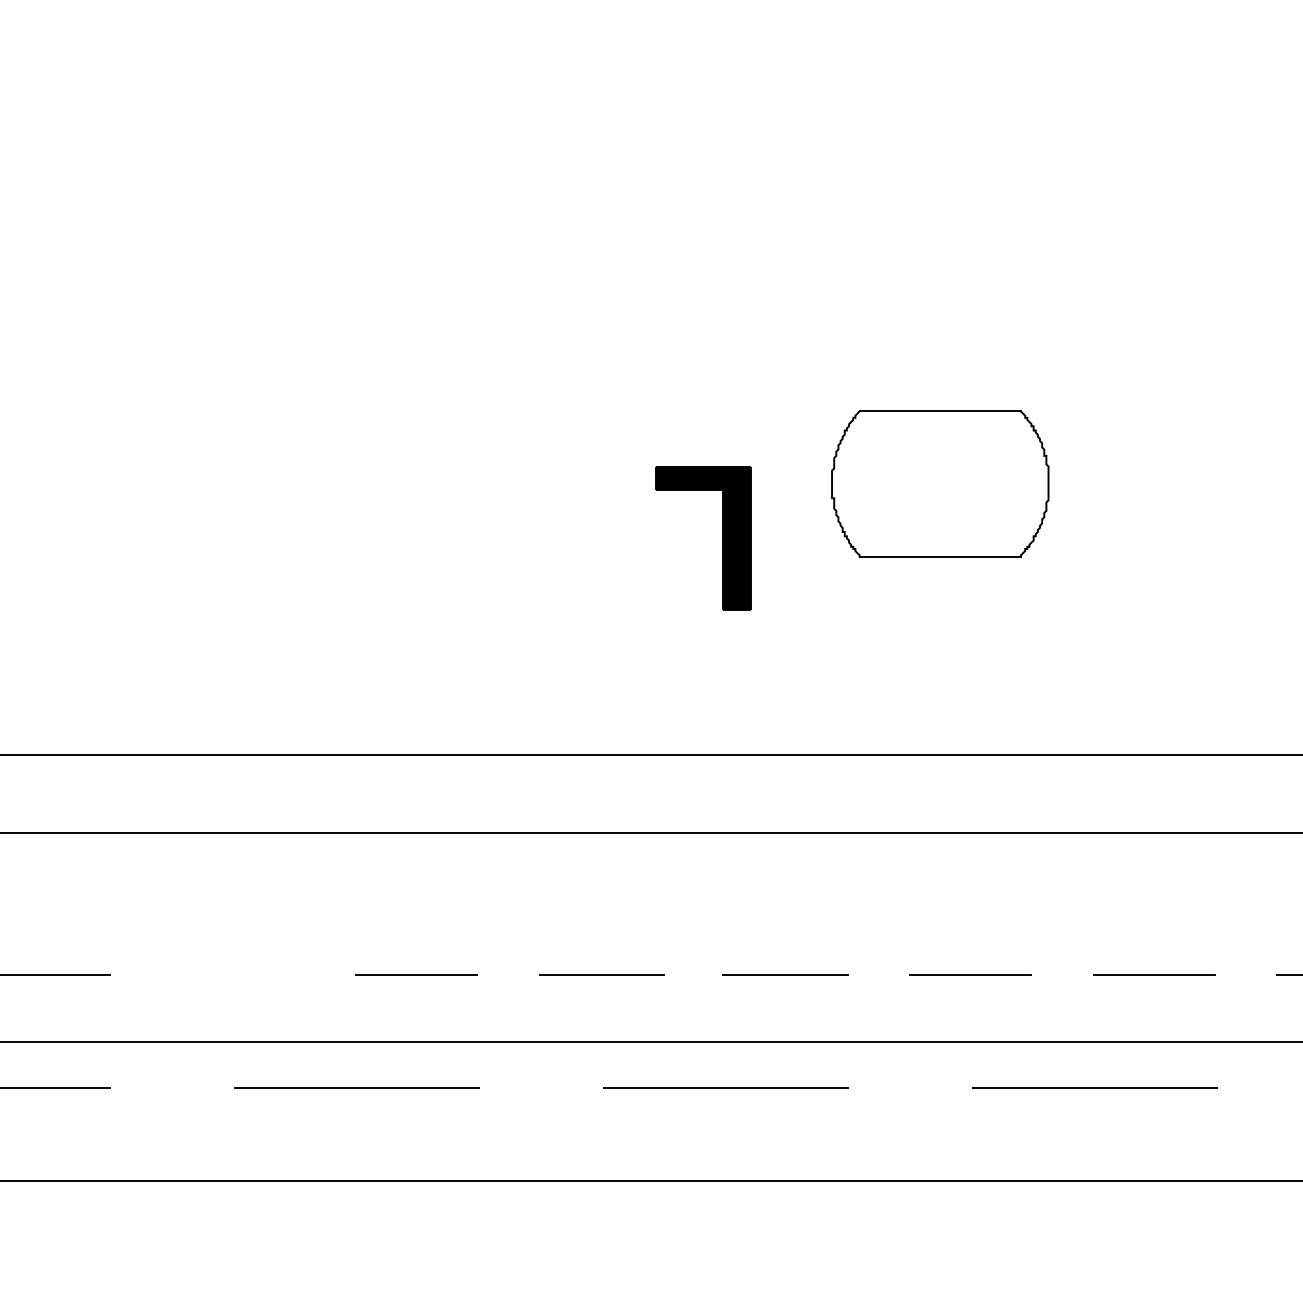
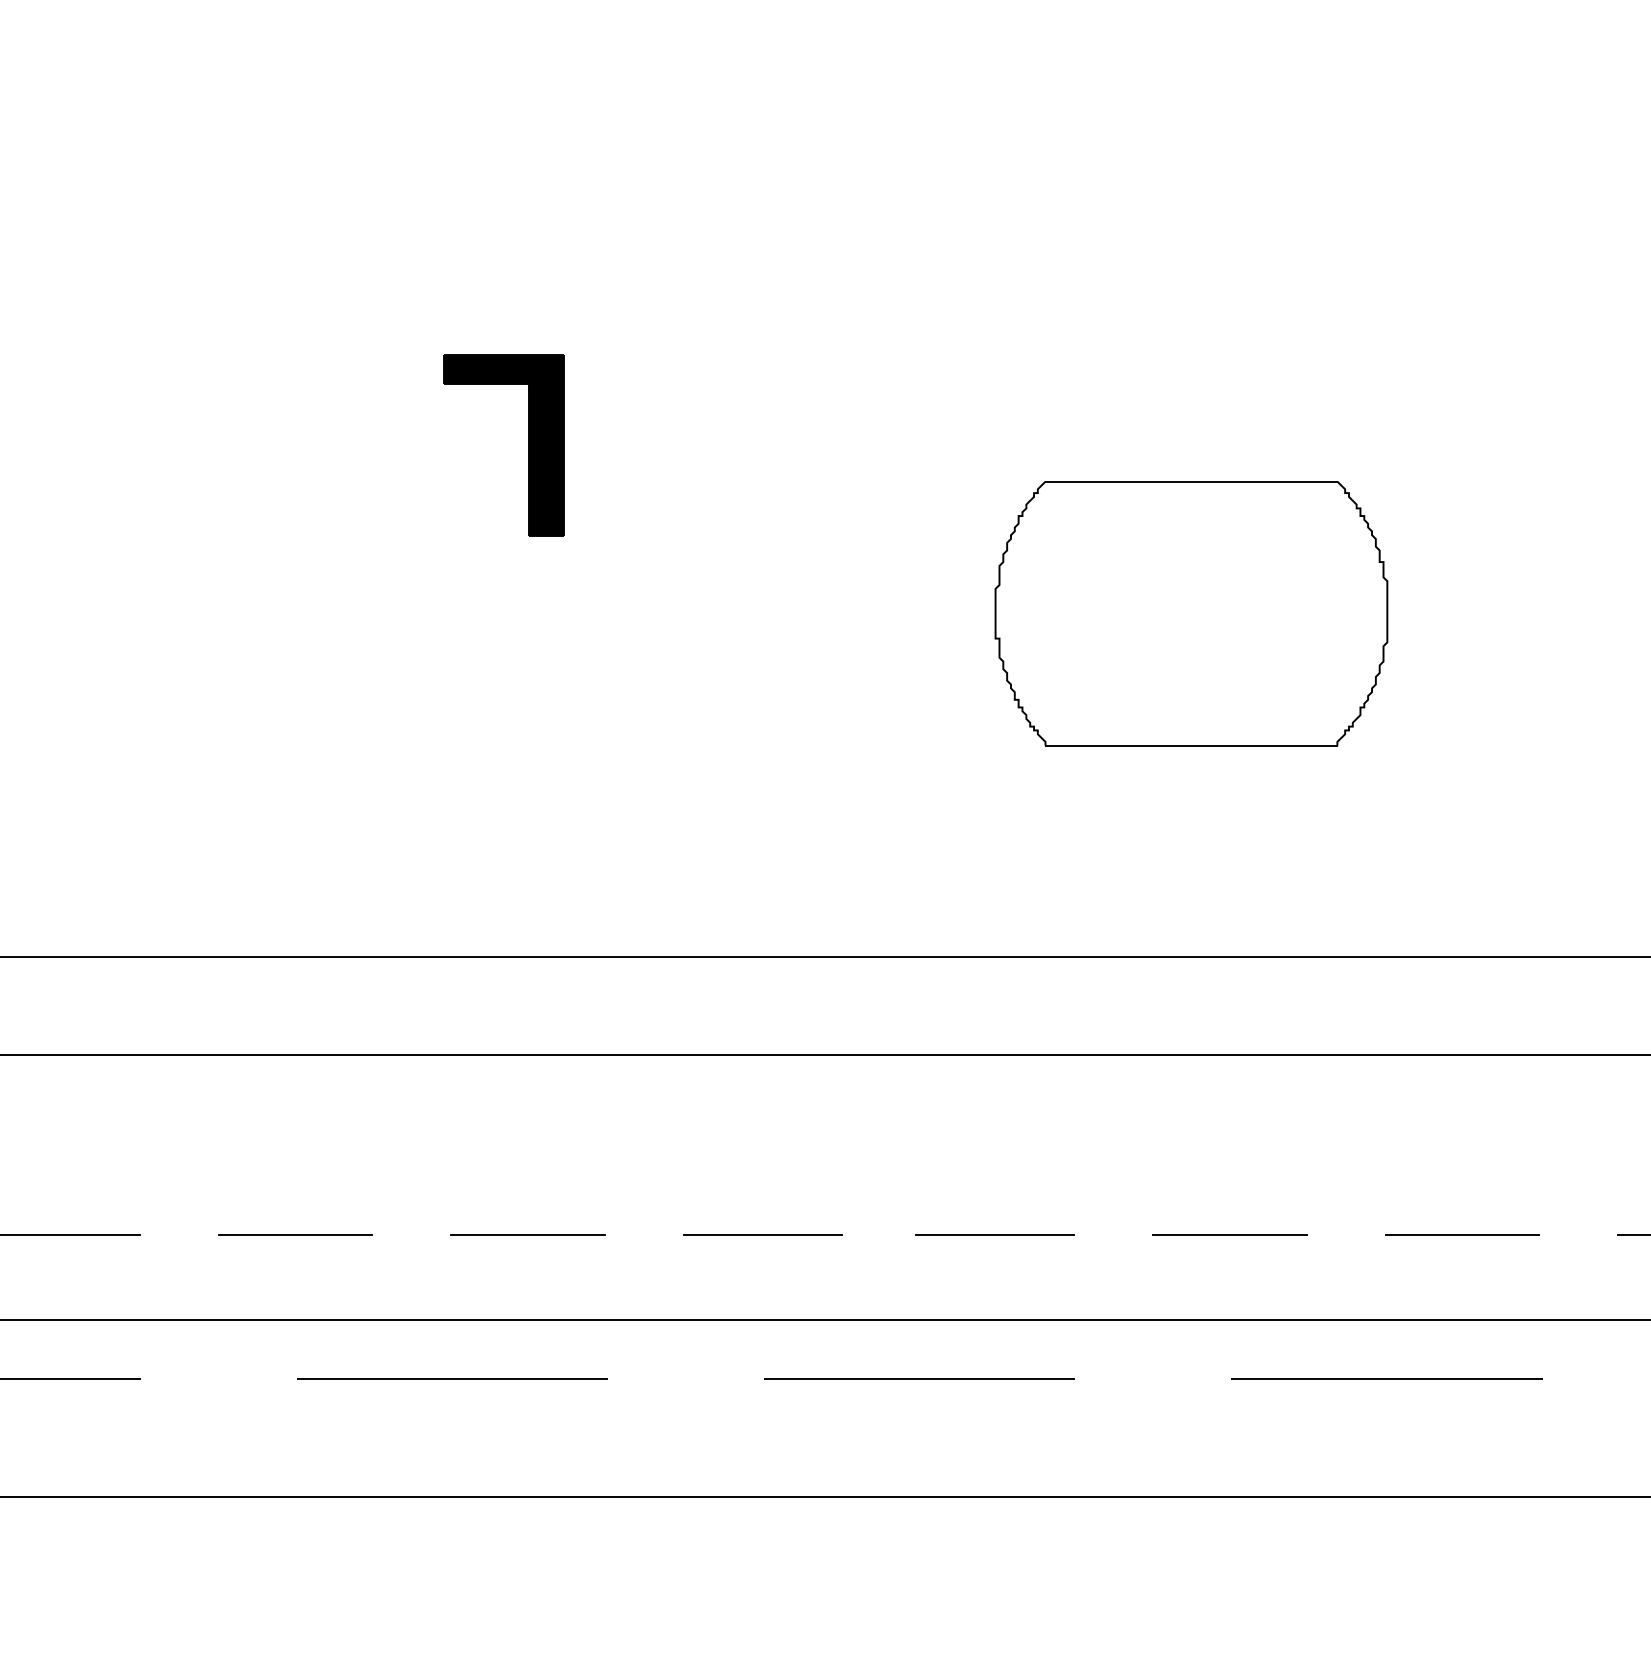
part: (939, 484) -> (1190, 613), size x1.43
part: (722, 538) -> (527, 445), moved
line: (232, 974) -> (294, 1234), added

